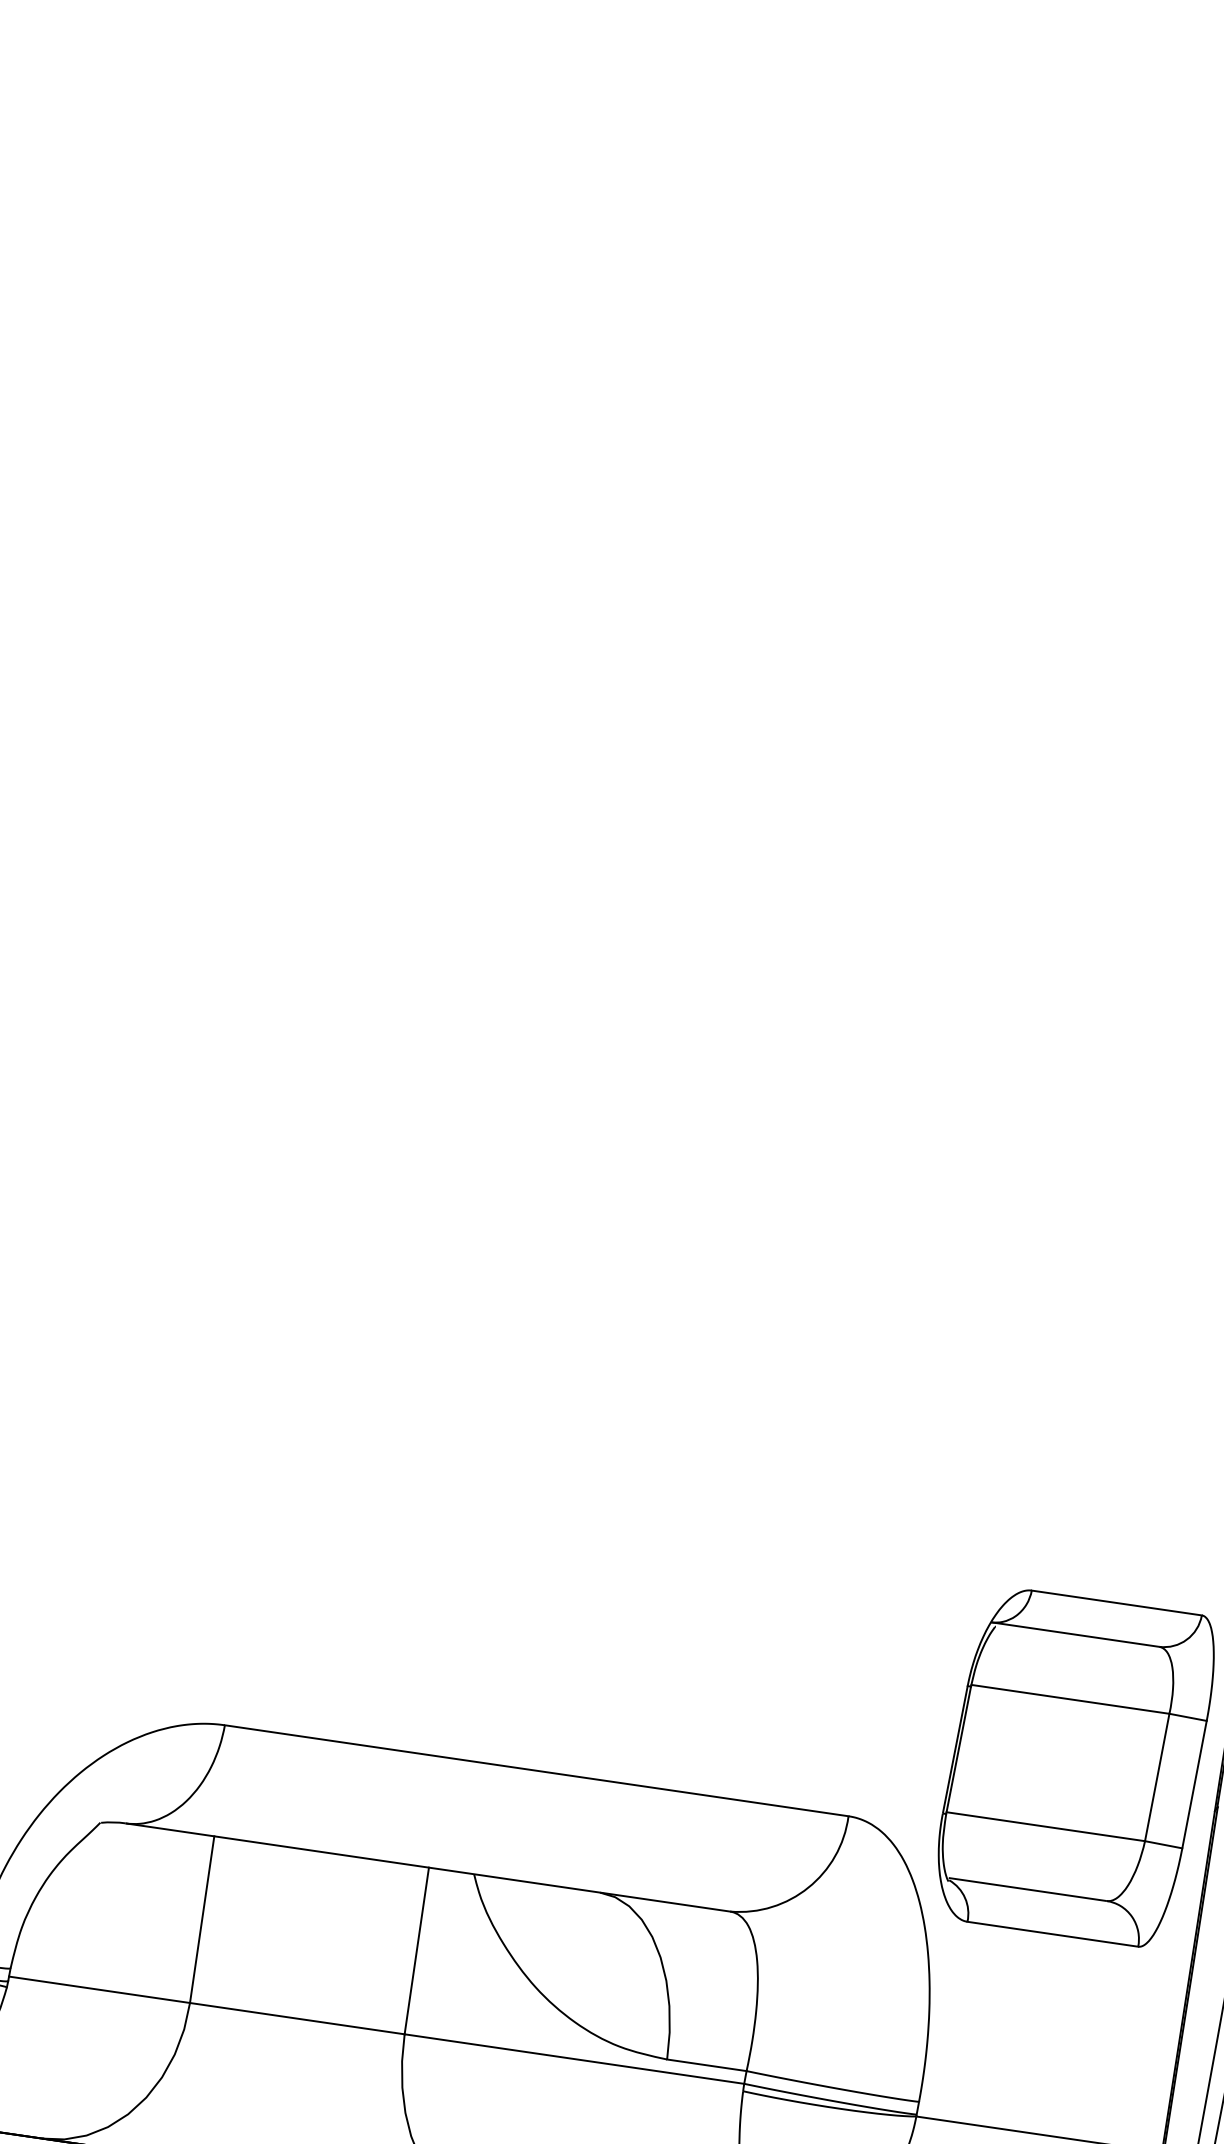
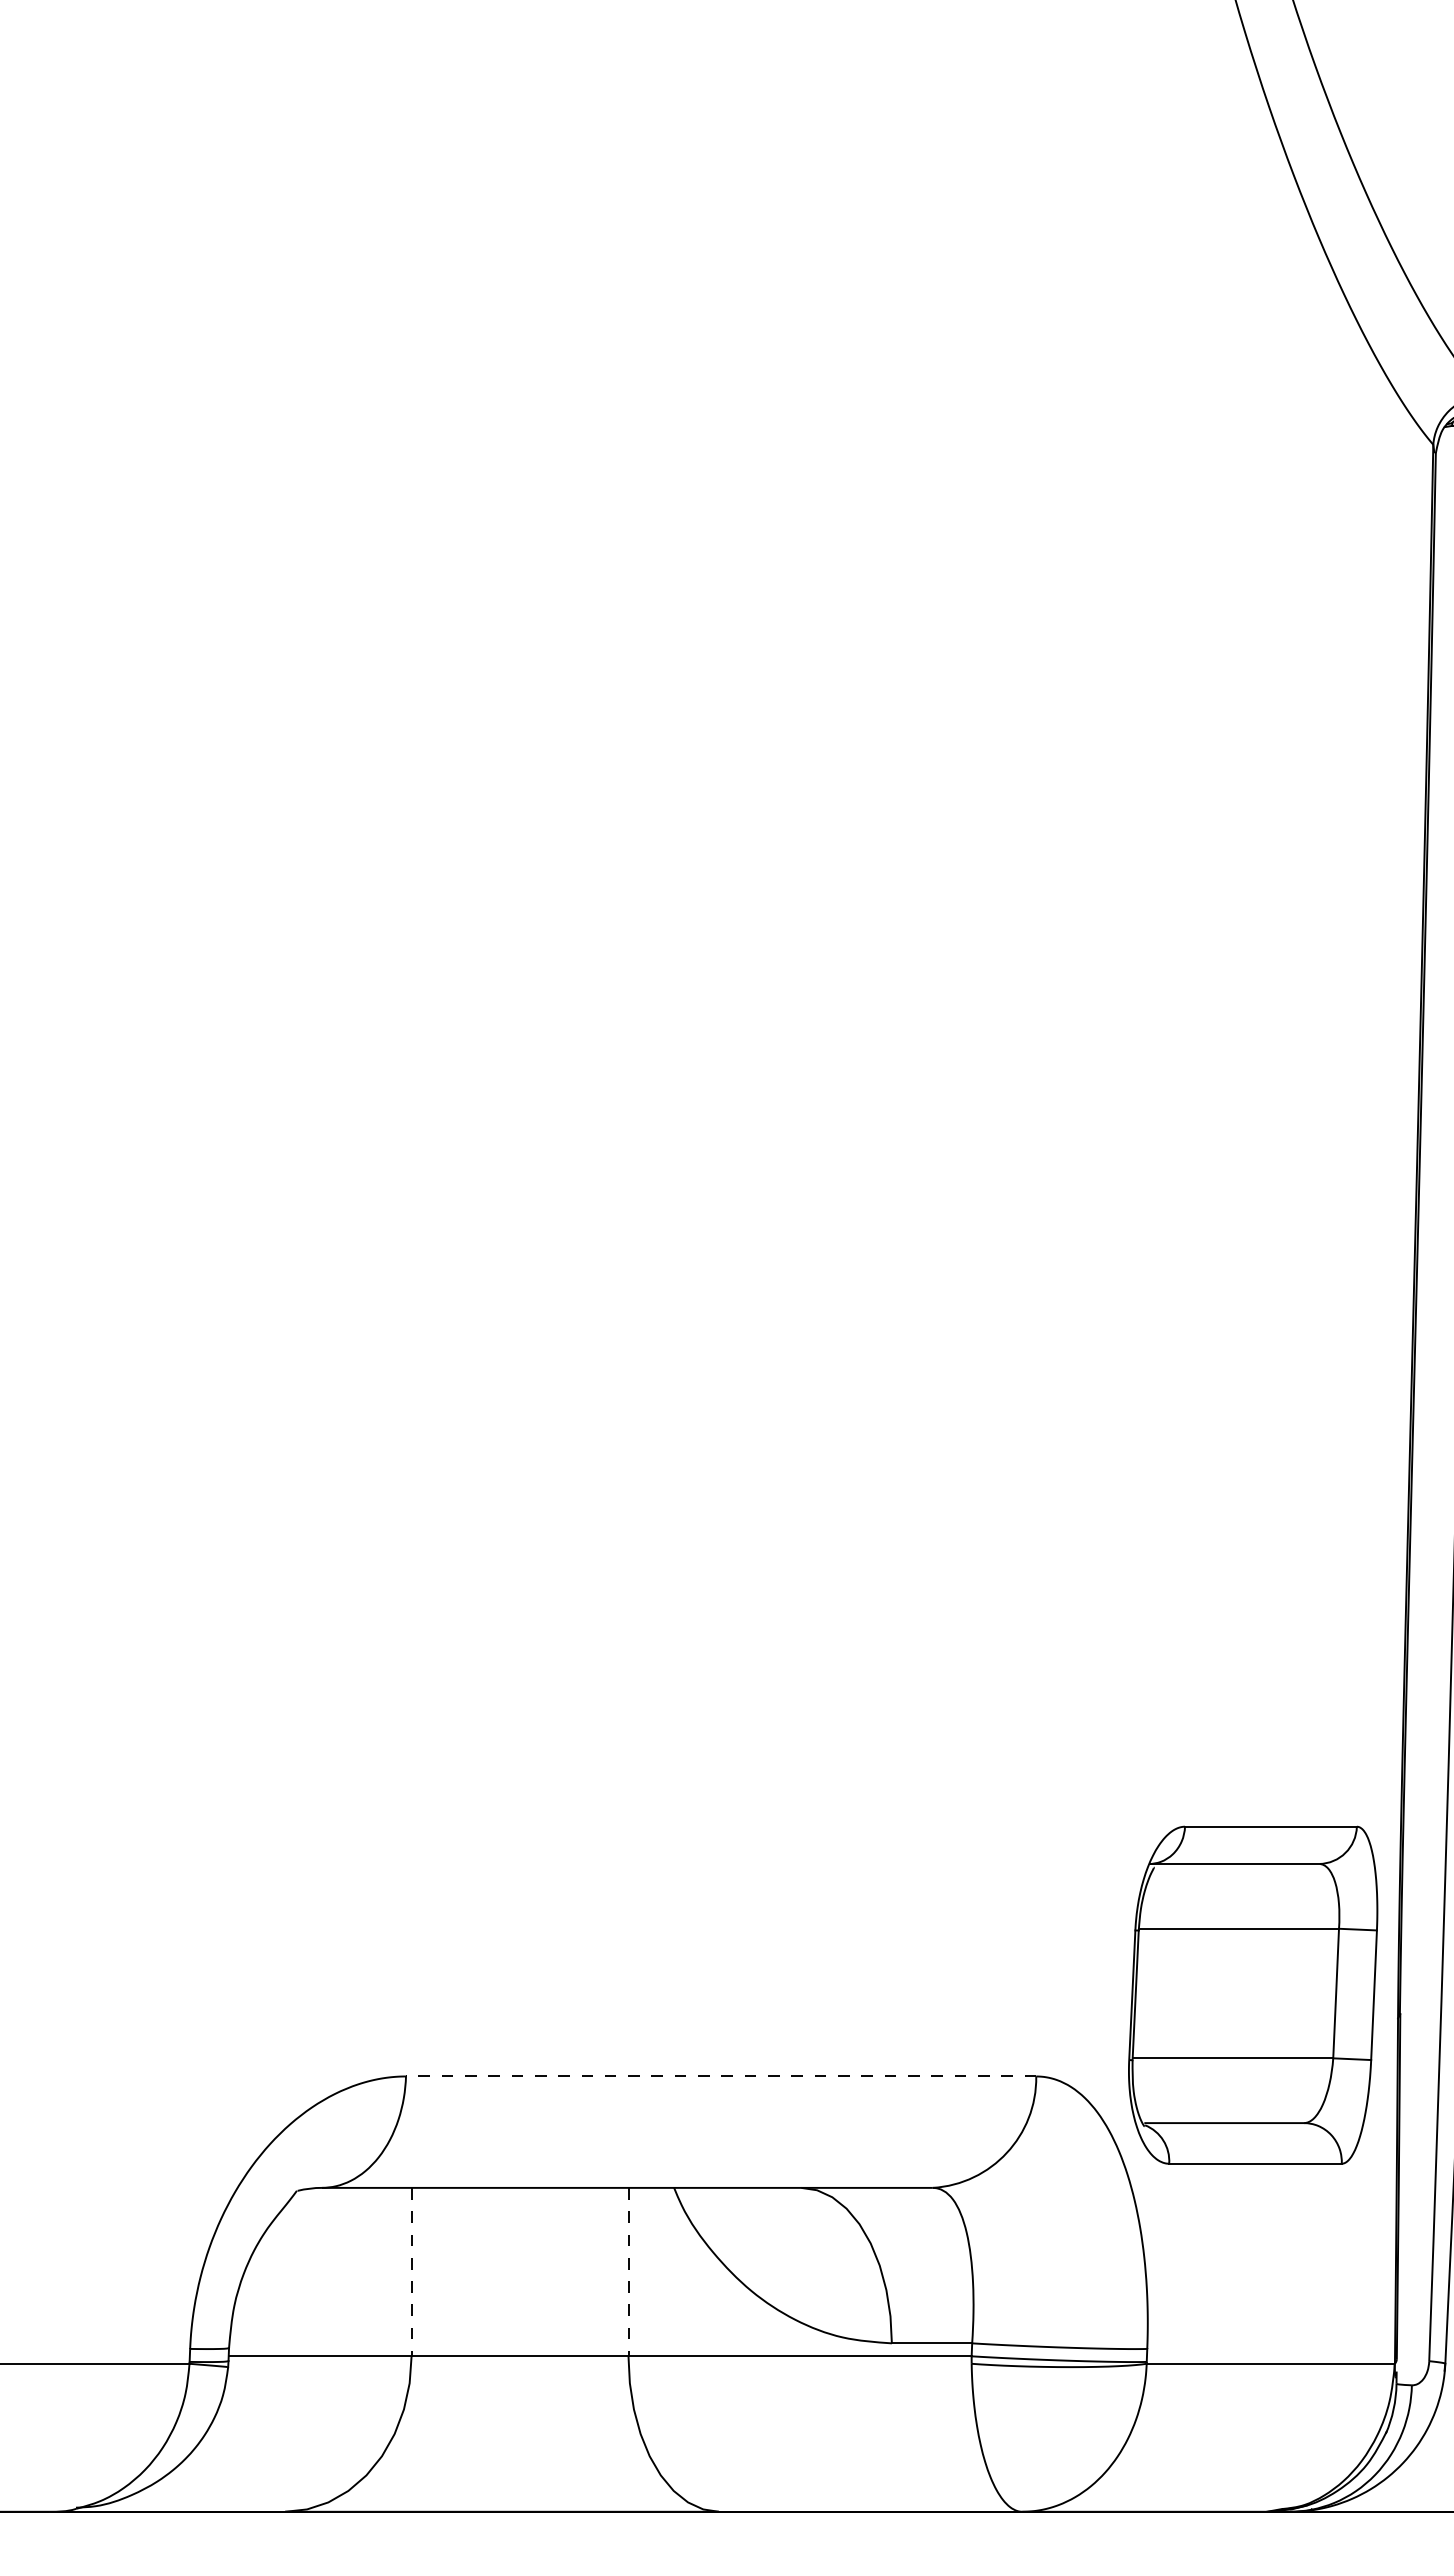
line: (536, 1770) -> (720, 2076), solid -> dashed
line: (202, 1920) -> (411, 2272), solid -> dashed
line: (416, 1951) -> (628, 2272), solid -> dashed

